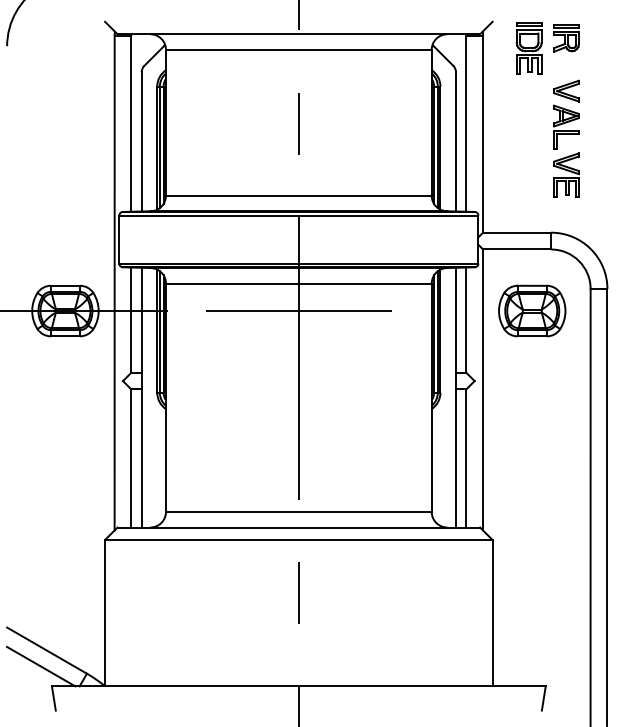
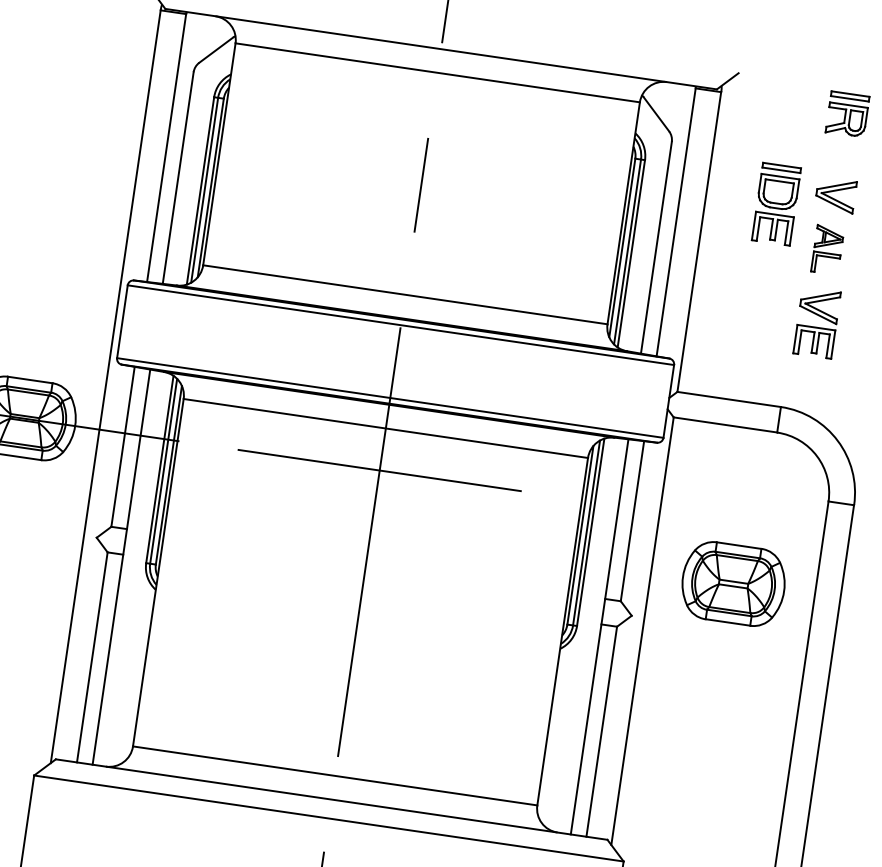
part: (528, 48) -> (775, 203), moved
part: (566, 126) -> (827, 248), size x0.7
part: (532, 310) -> (734, 583), moved

